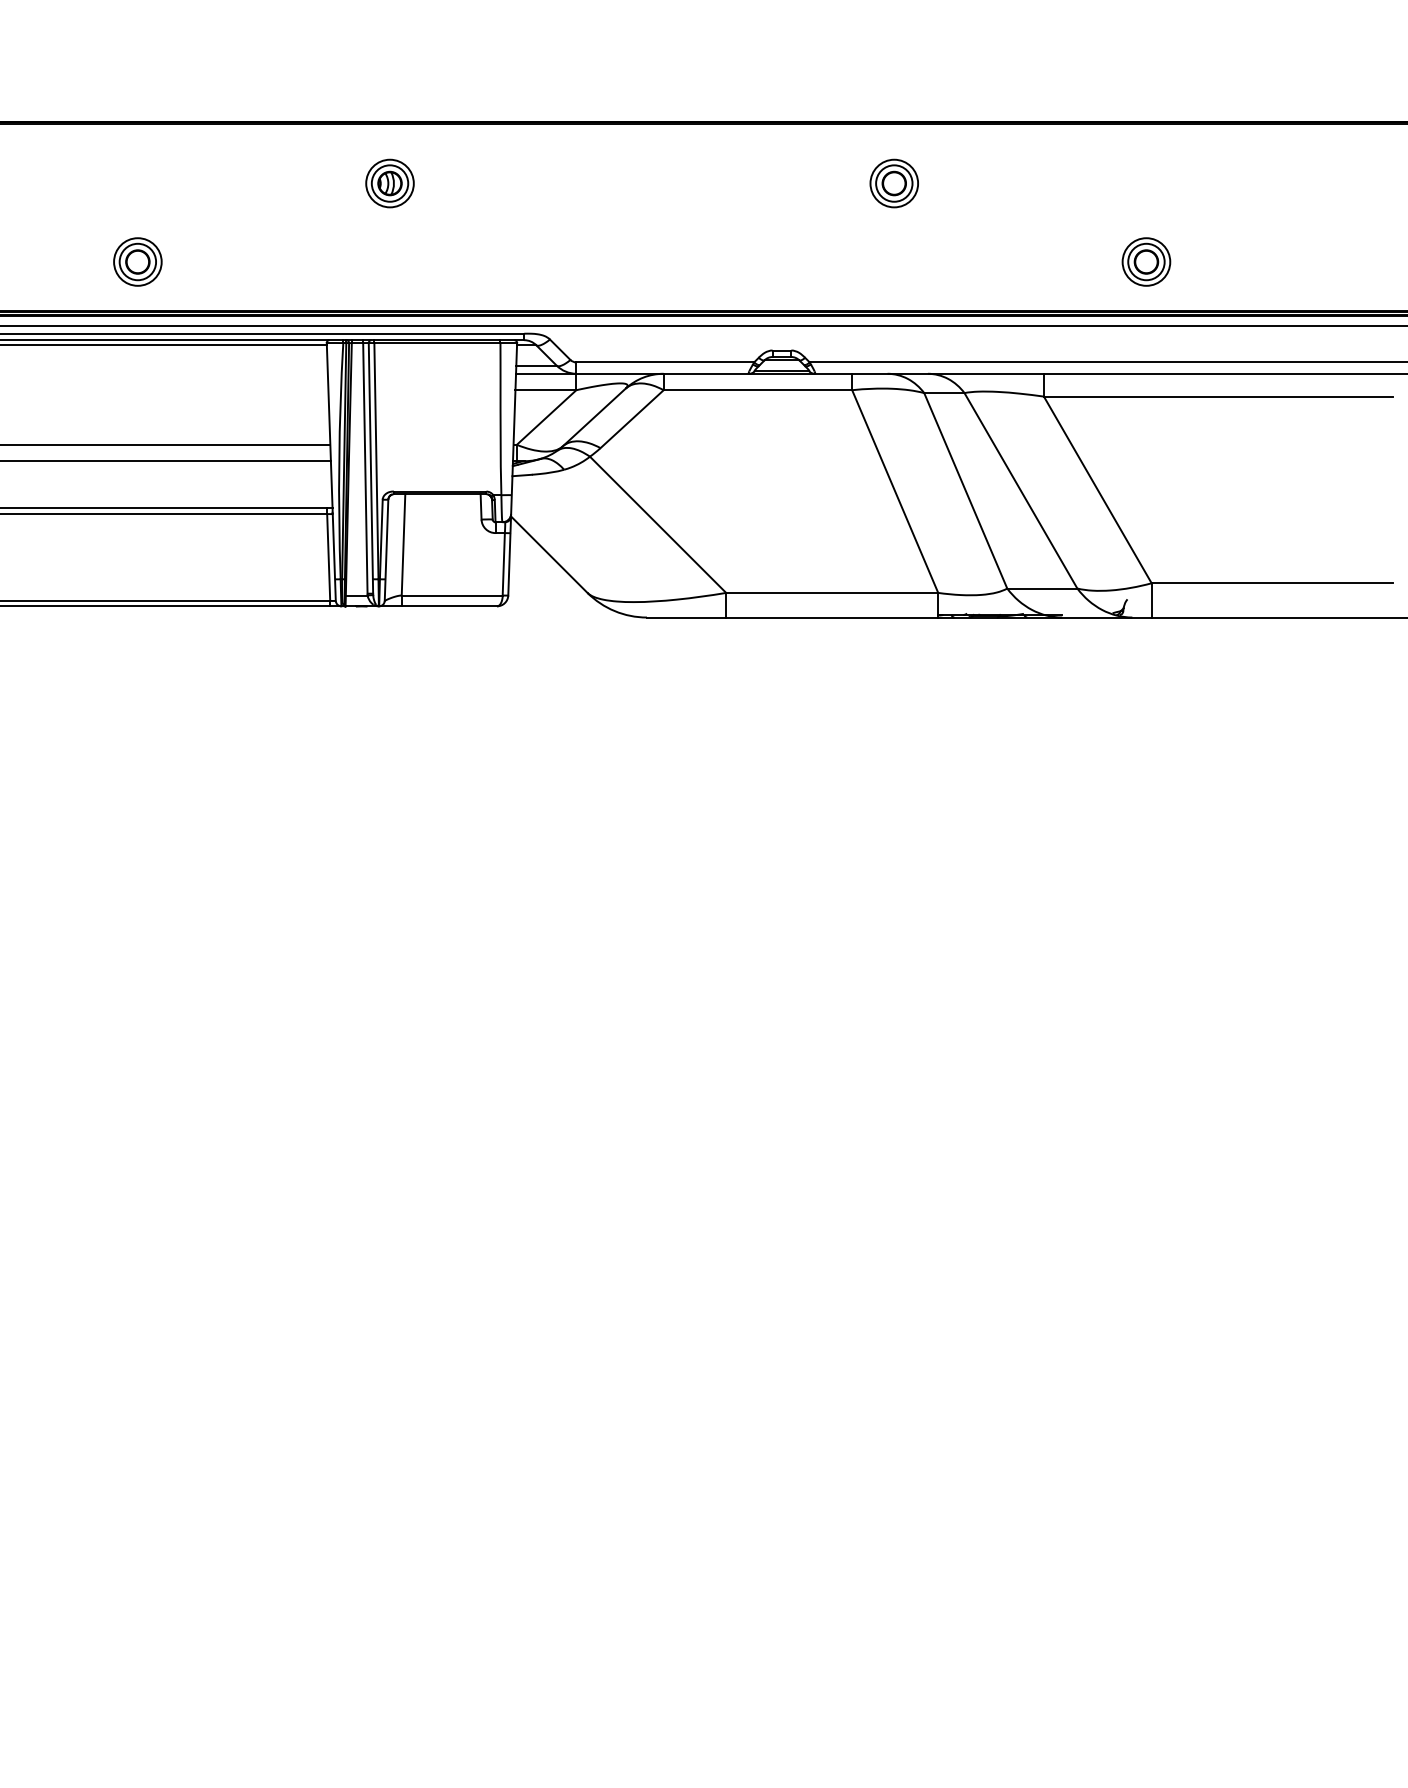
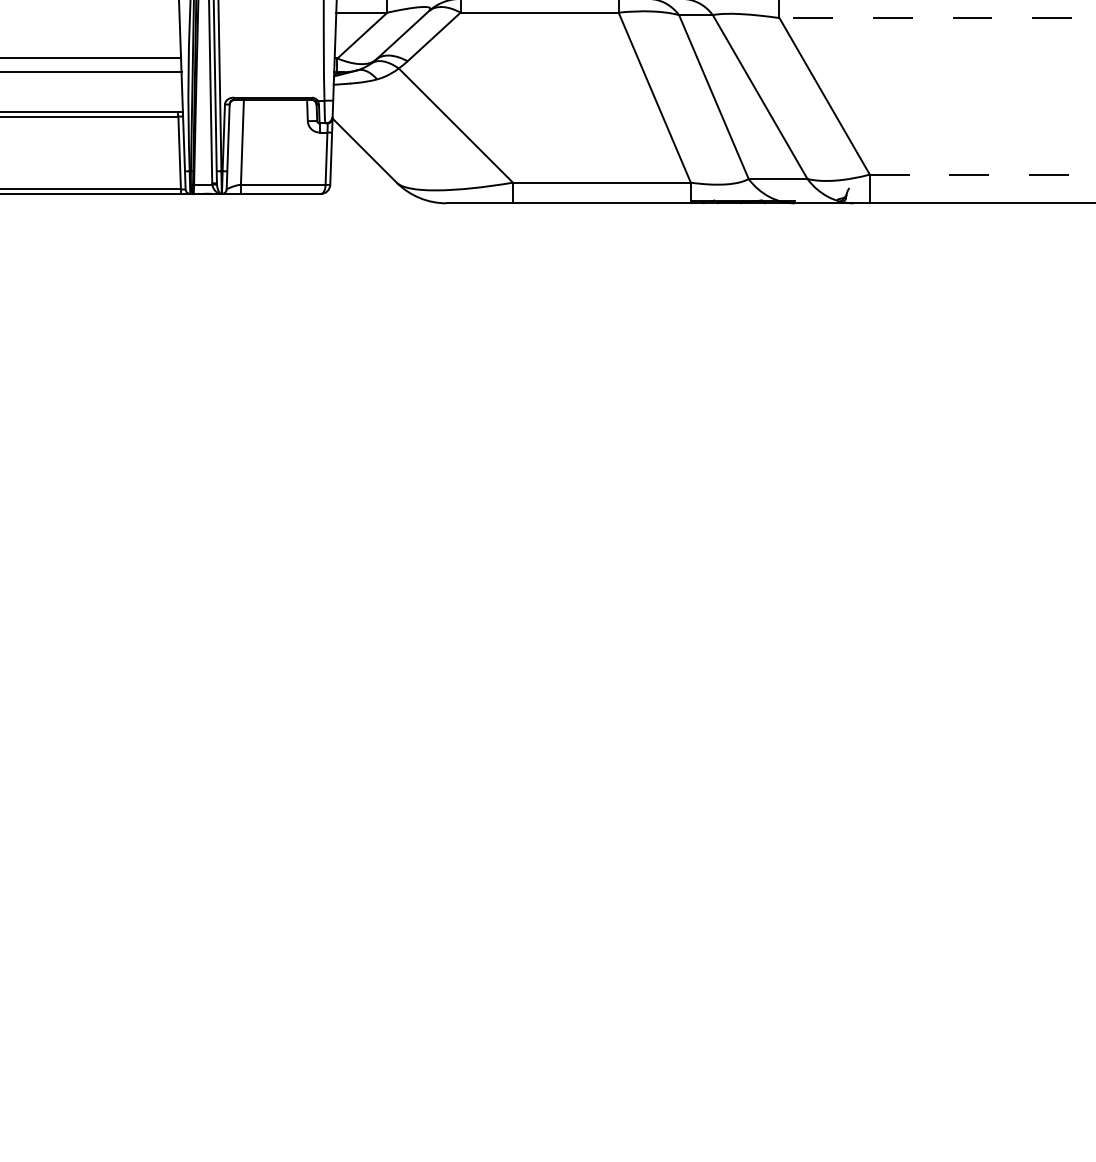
line: (1217, 396) -> (925, 17), solid -> dashed
line: (1272, 583) -> (971, 174), solid -> dashed

